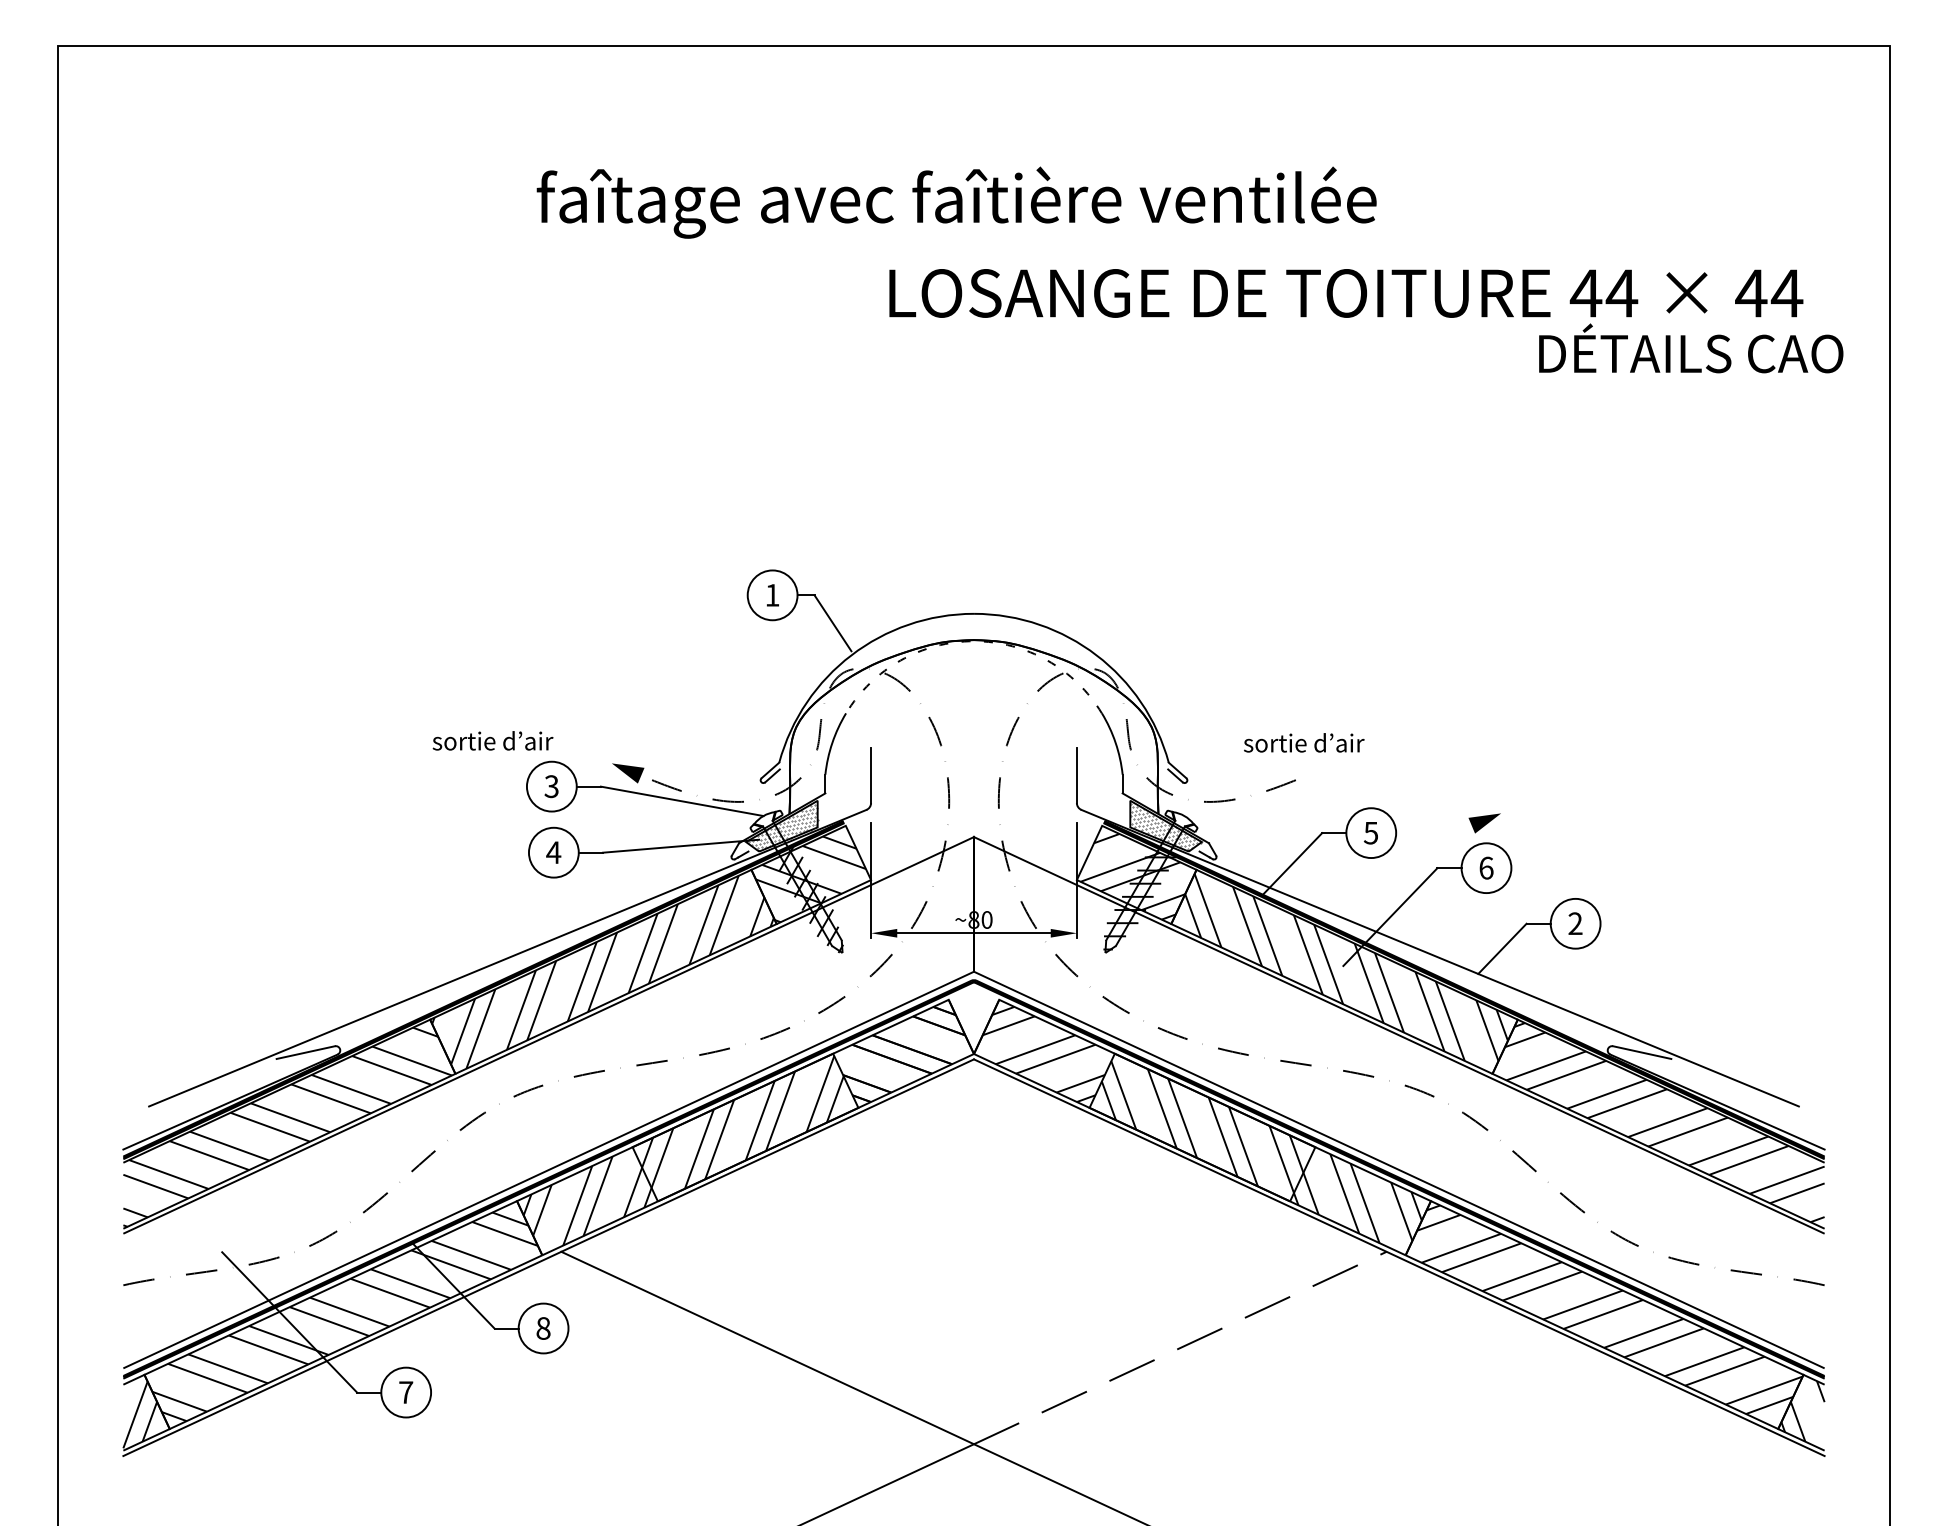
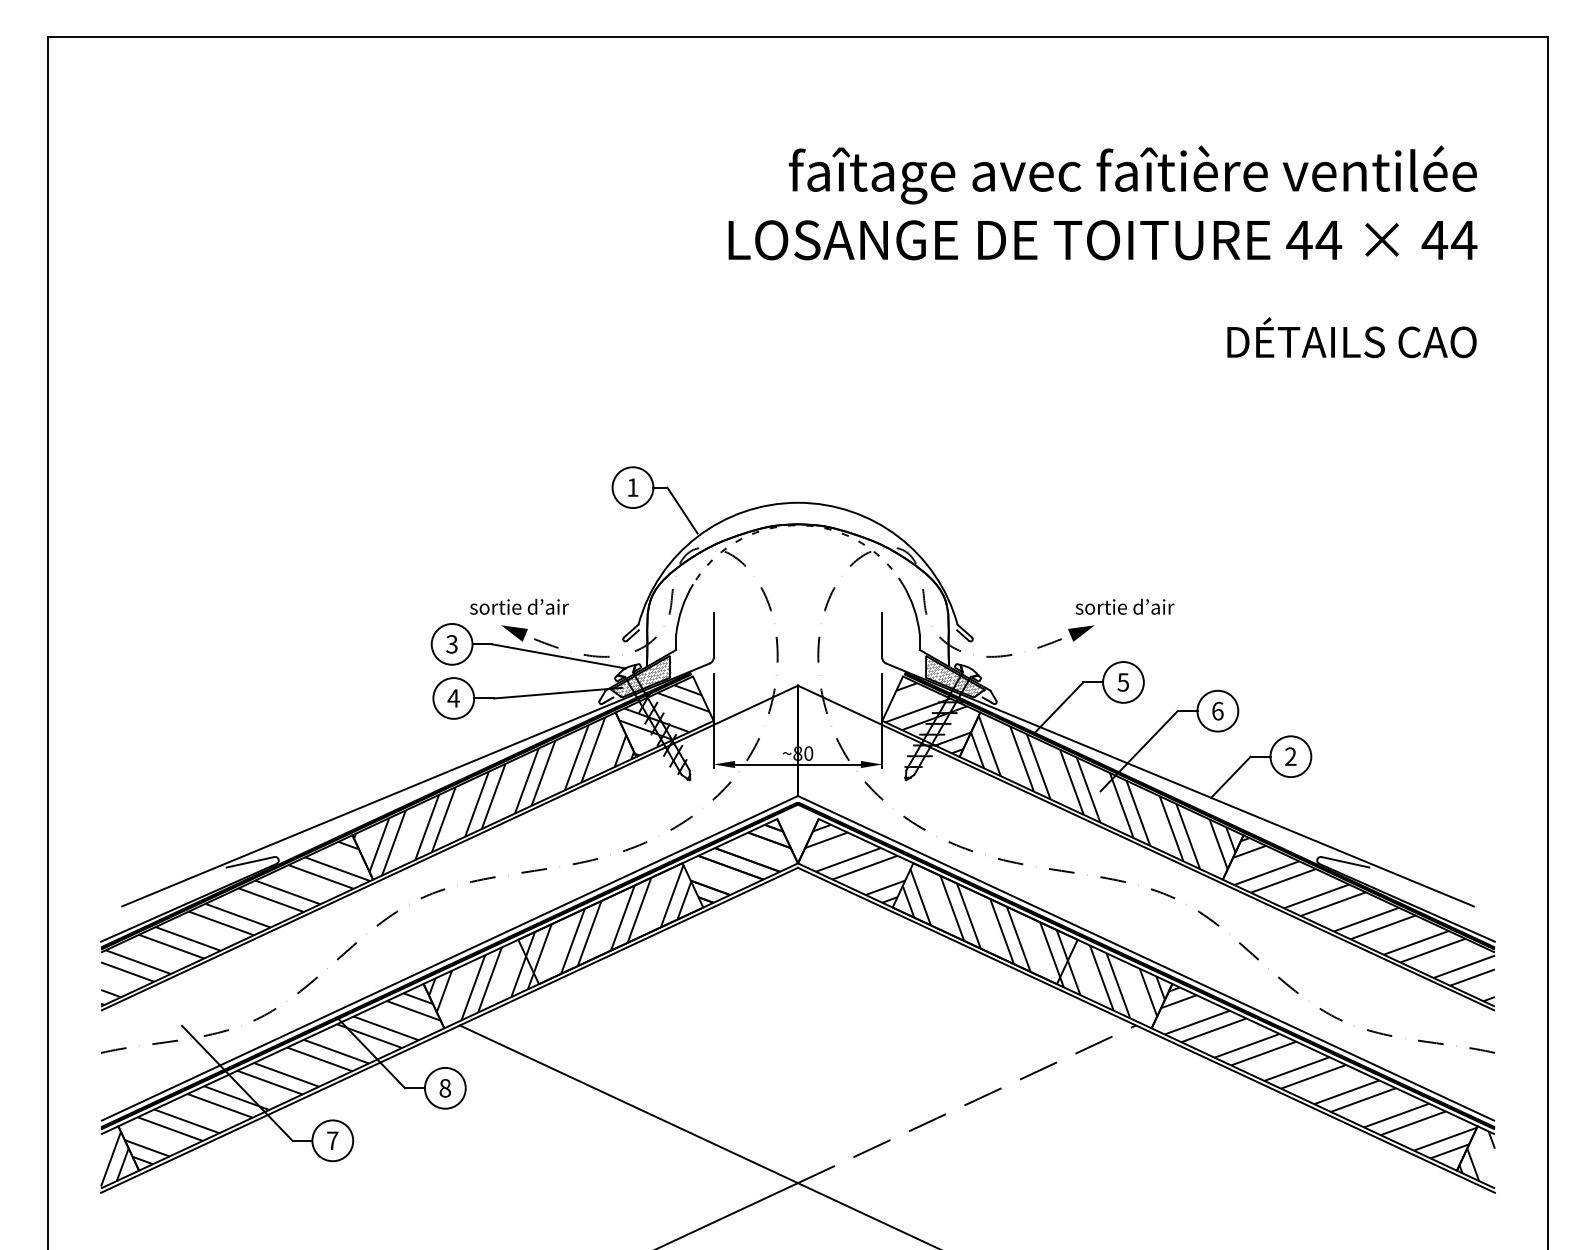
text: (956, 202) -> (1132, 174), moved
text: (1691, 348) -> (1352, 337), moved
text: (492, 740) -> (519, 606), moved
text: (1304, 742) -> (1125, 606), moved
part: (1484, 823) -> (1081, 633), moved

